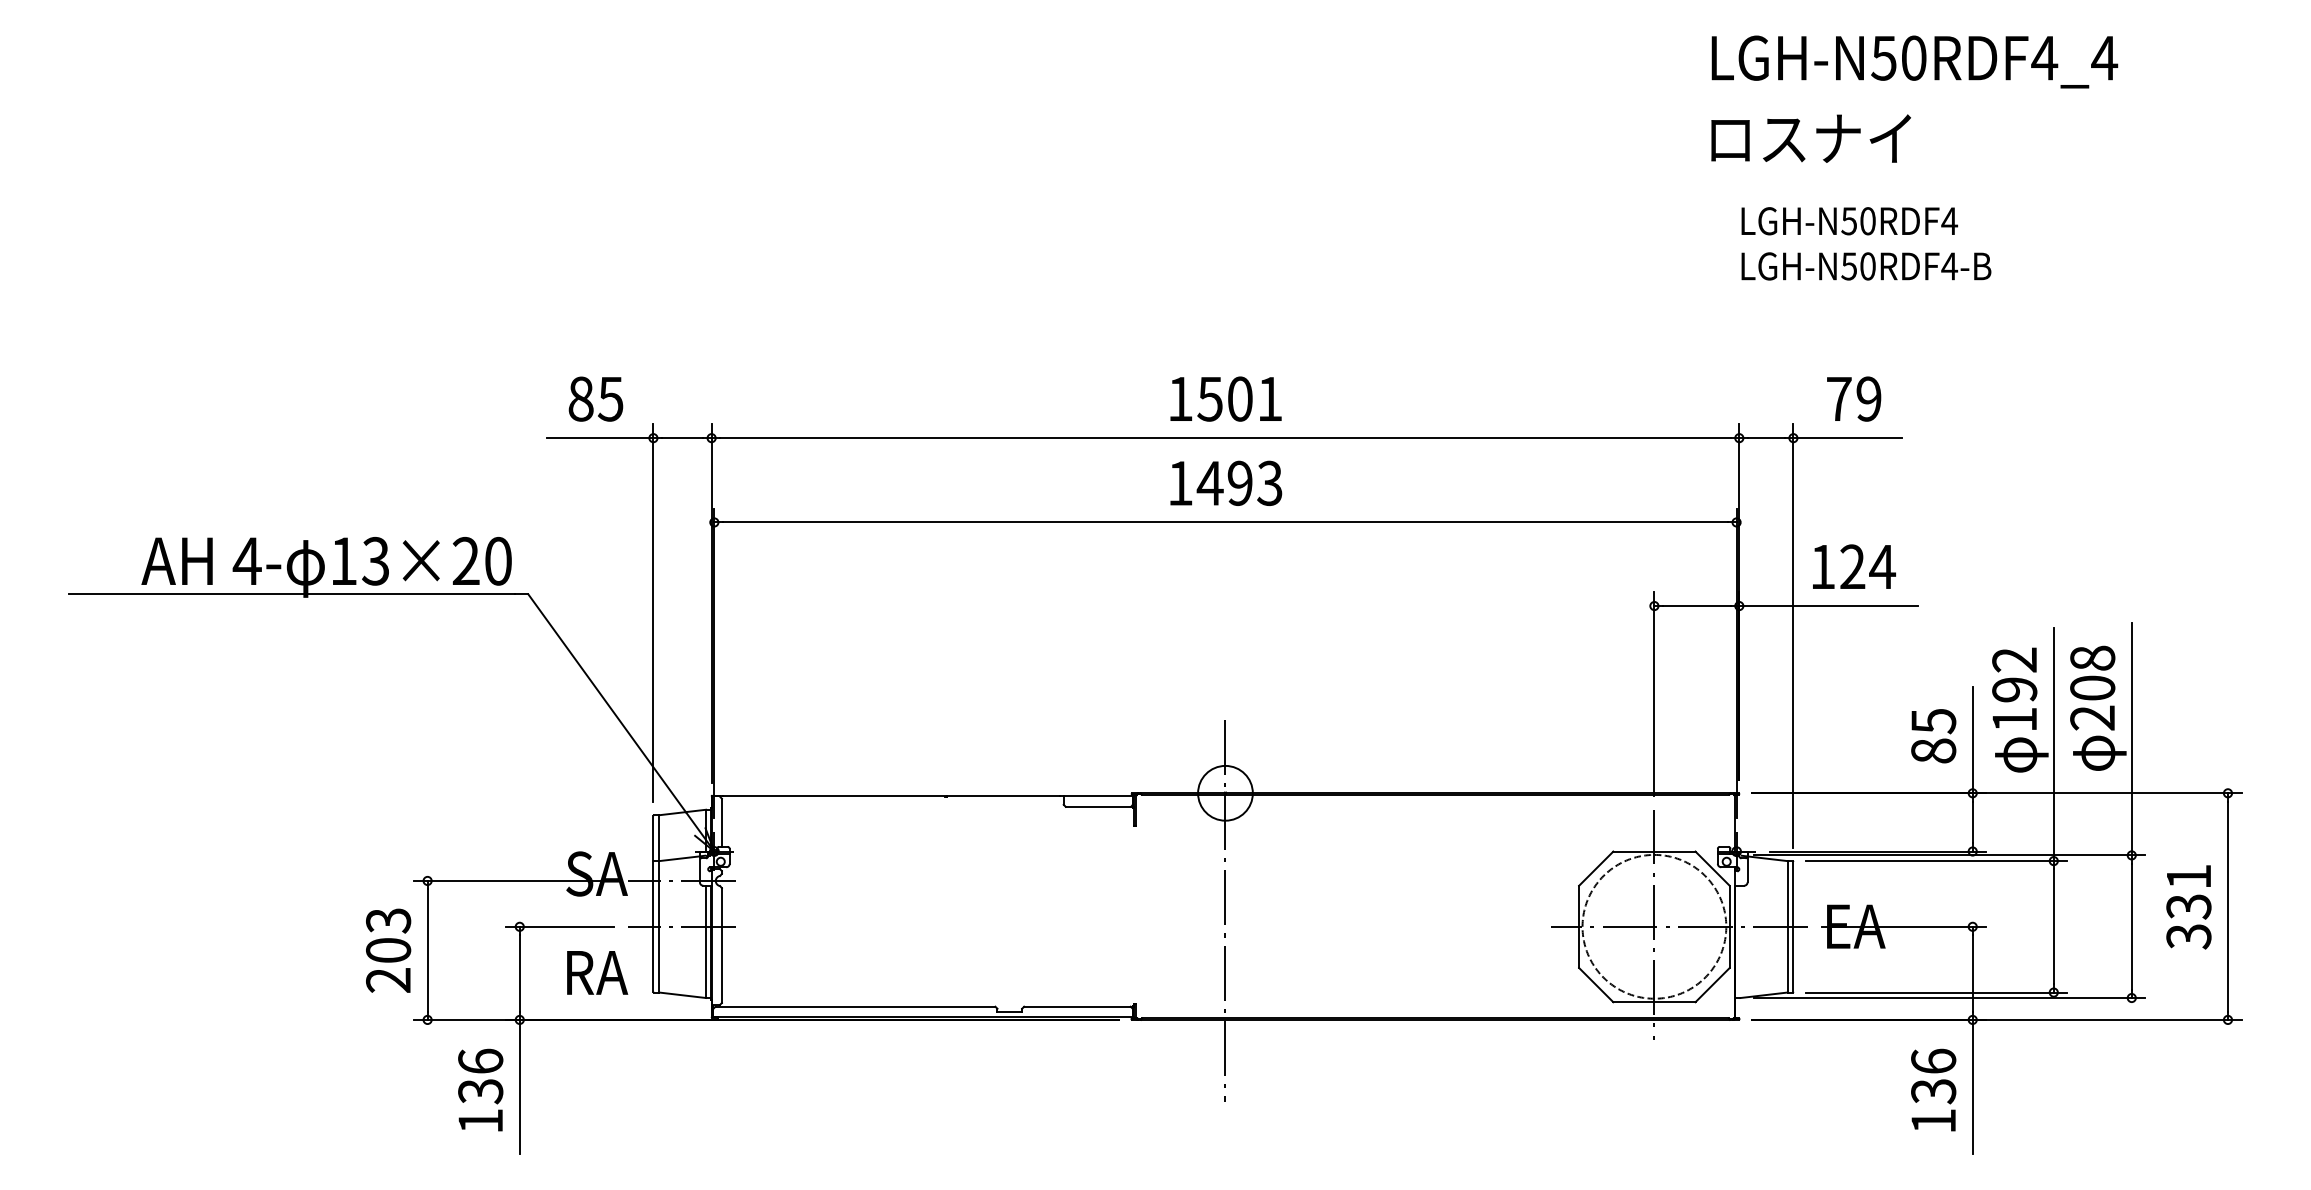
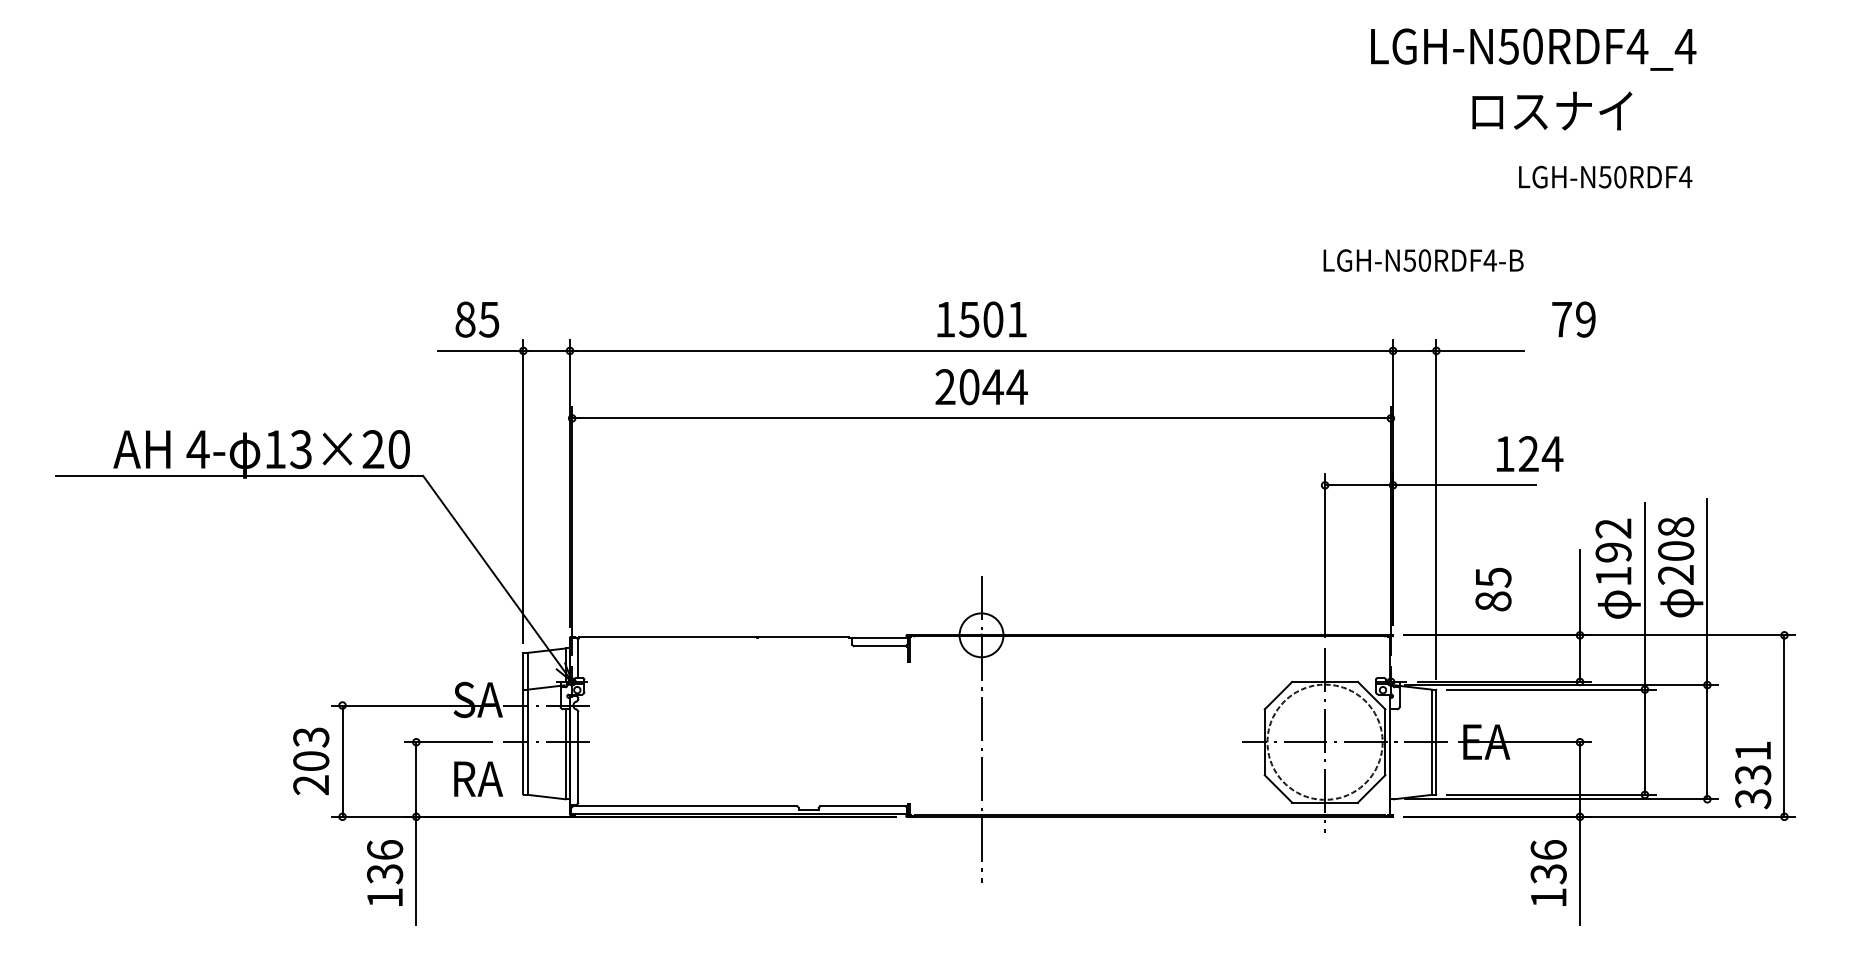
text: (1810, 138) -> (1551, 110), moved
text: (1849, 221) -> (1605, 177), moved
text: (1866, 266) -> (1423, 260), moved
text: (1854, 398) -> (1574, 319), moved
text: (1225, 483) -> (981, 387), 1493 -> 2044
text: (1854, 566) -> (1530, 453), moved
text: (1933, 736) -> (1493, 589), moved
text: (2188, 907) -> (1752, 775), moved

